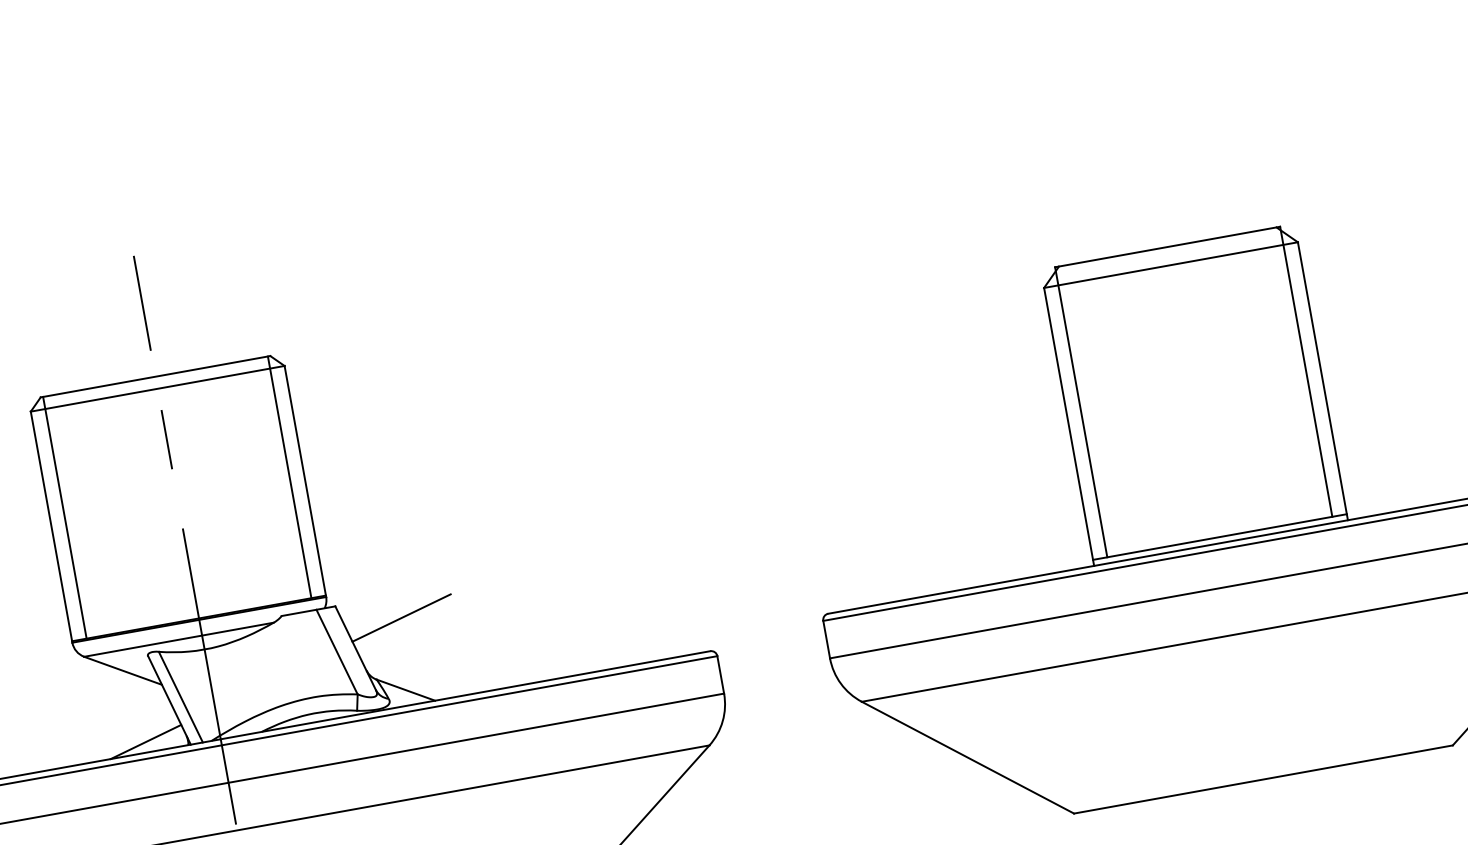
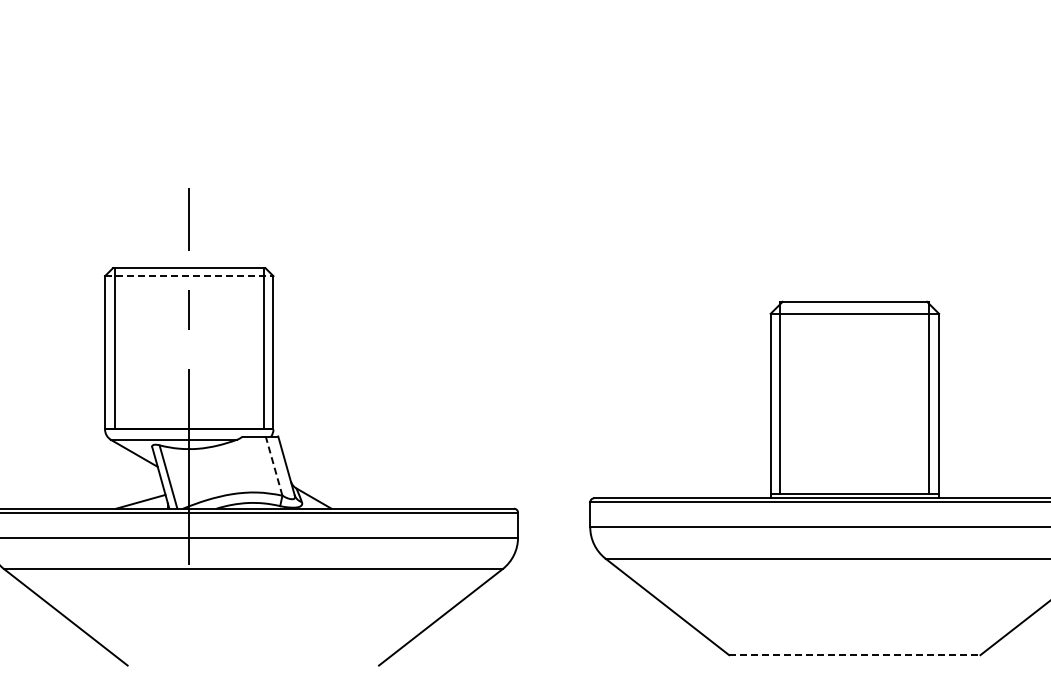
line: (158, 389) -> (189, 276), solid -> dashed
line: (401, 617) -> (319, 451), removed
line: (337, 652) -> (274, 466), solid -> dashed
line: (1263, 780) -> (854, 655), solid -> dashed

